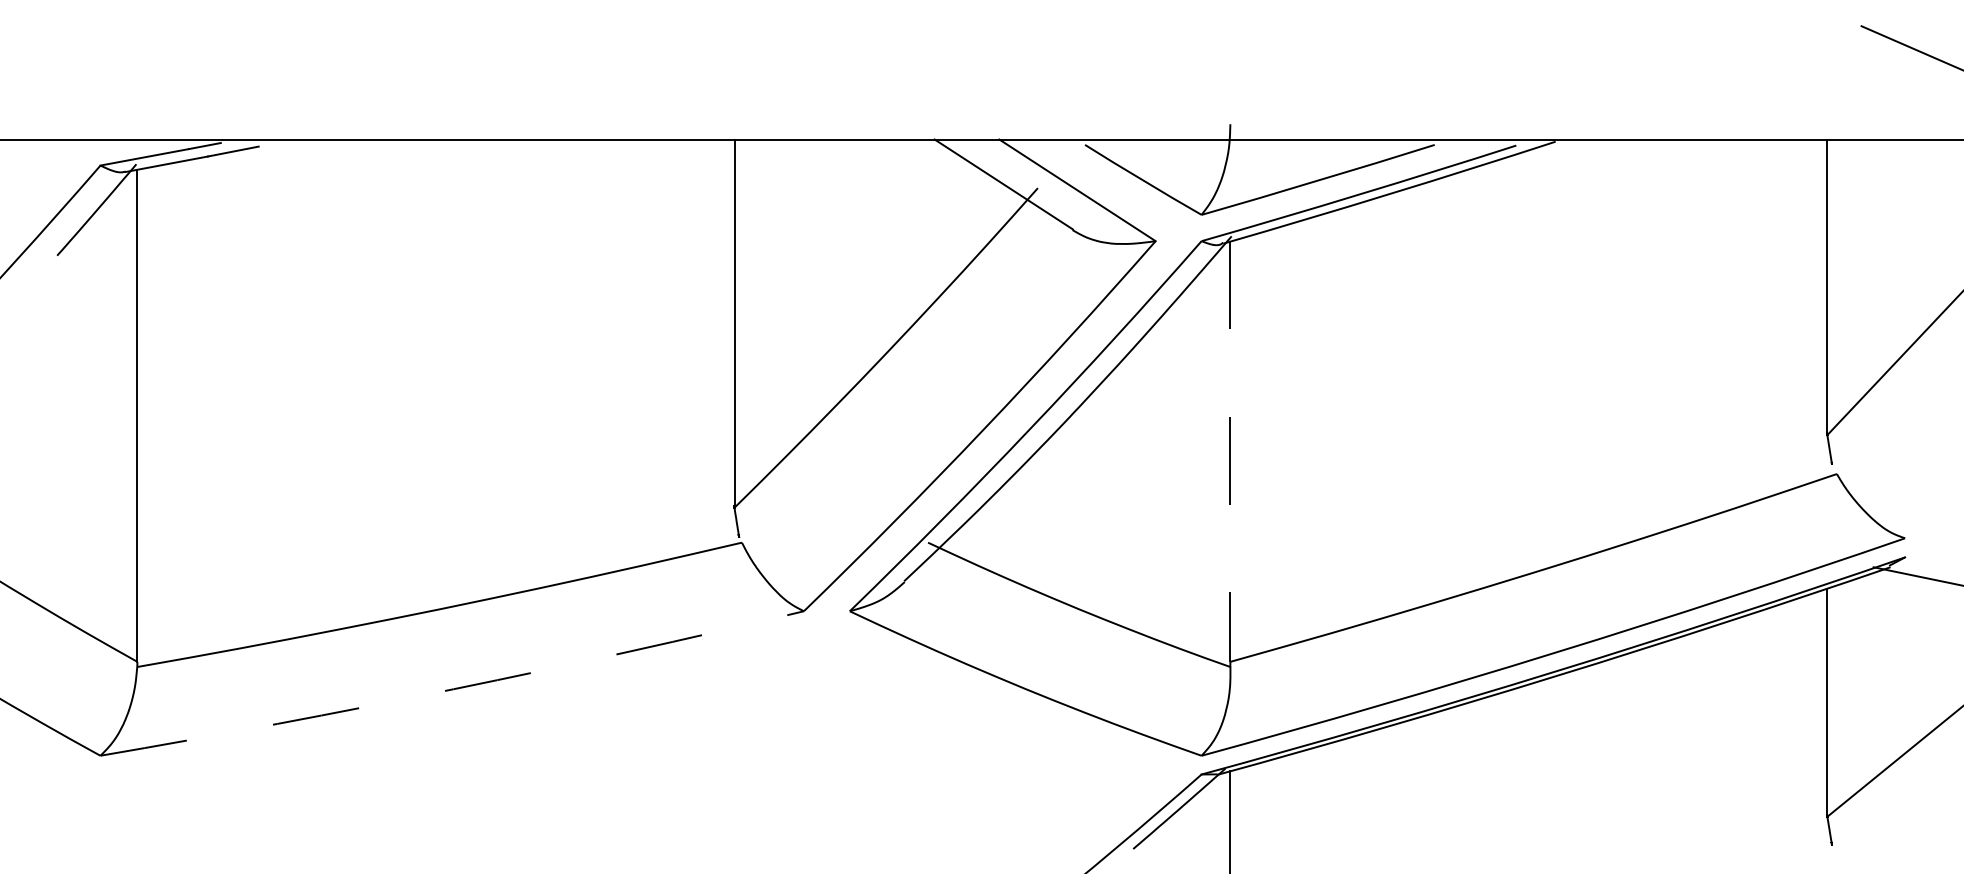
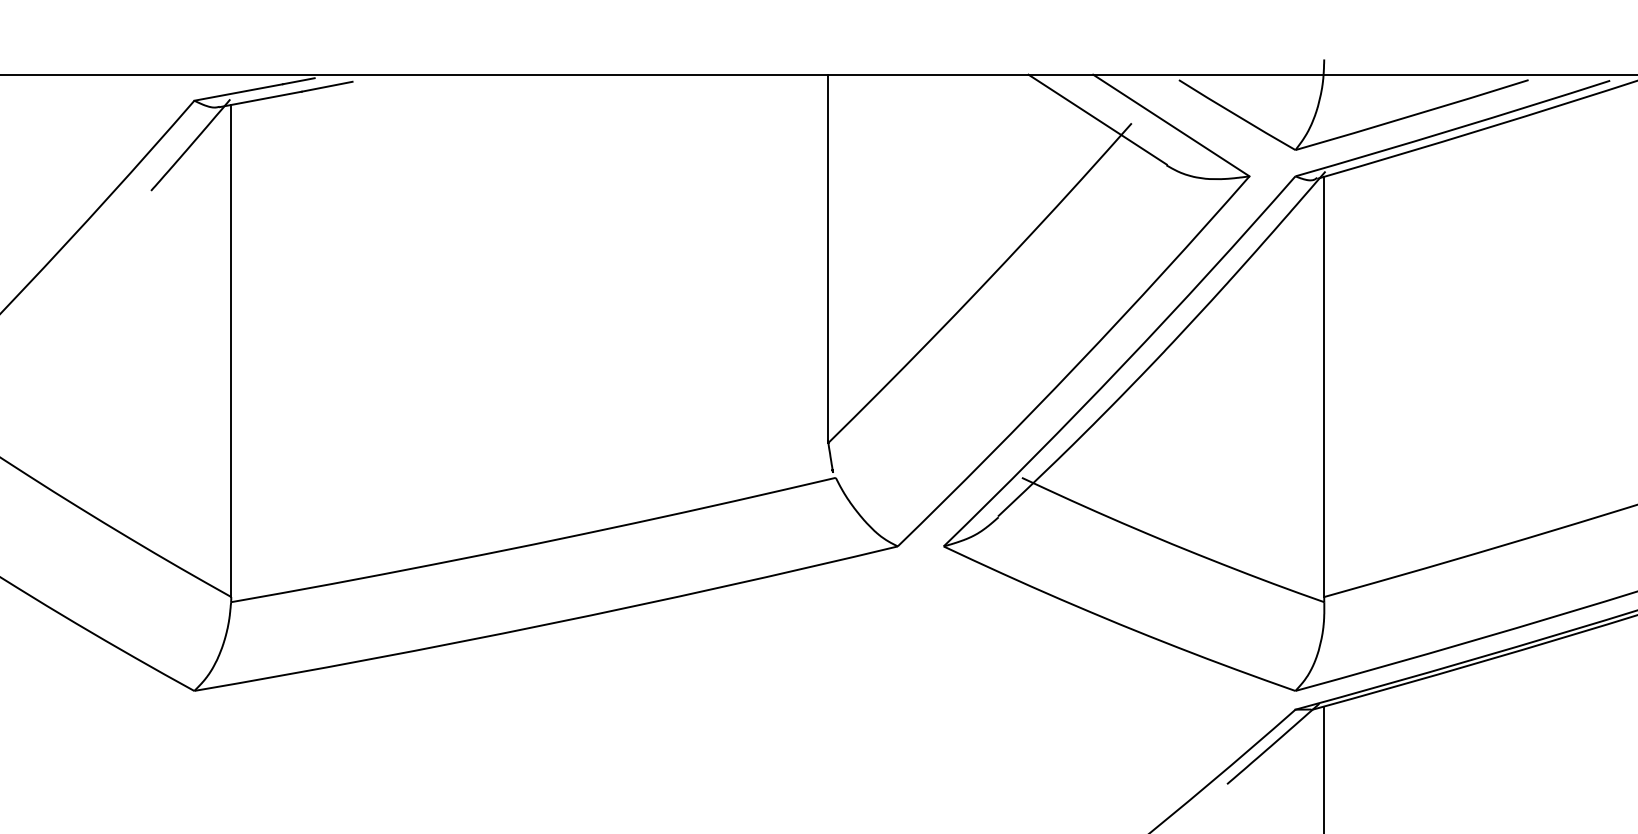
line: (1230, 452) -> (1324, 387), dashed -> solid
arc: (453, 689) -> (547, 624), dashed -> solid

